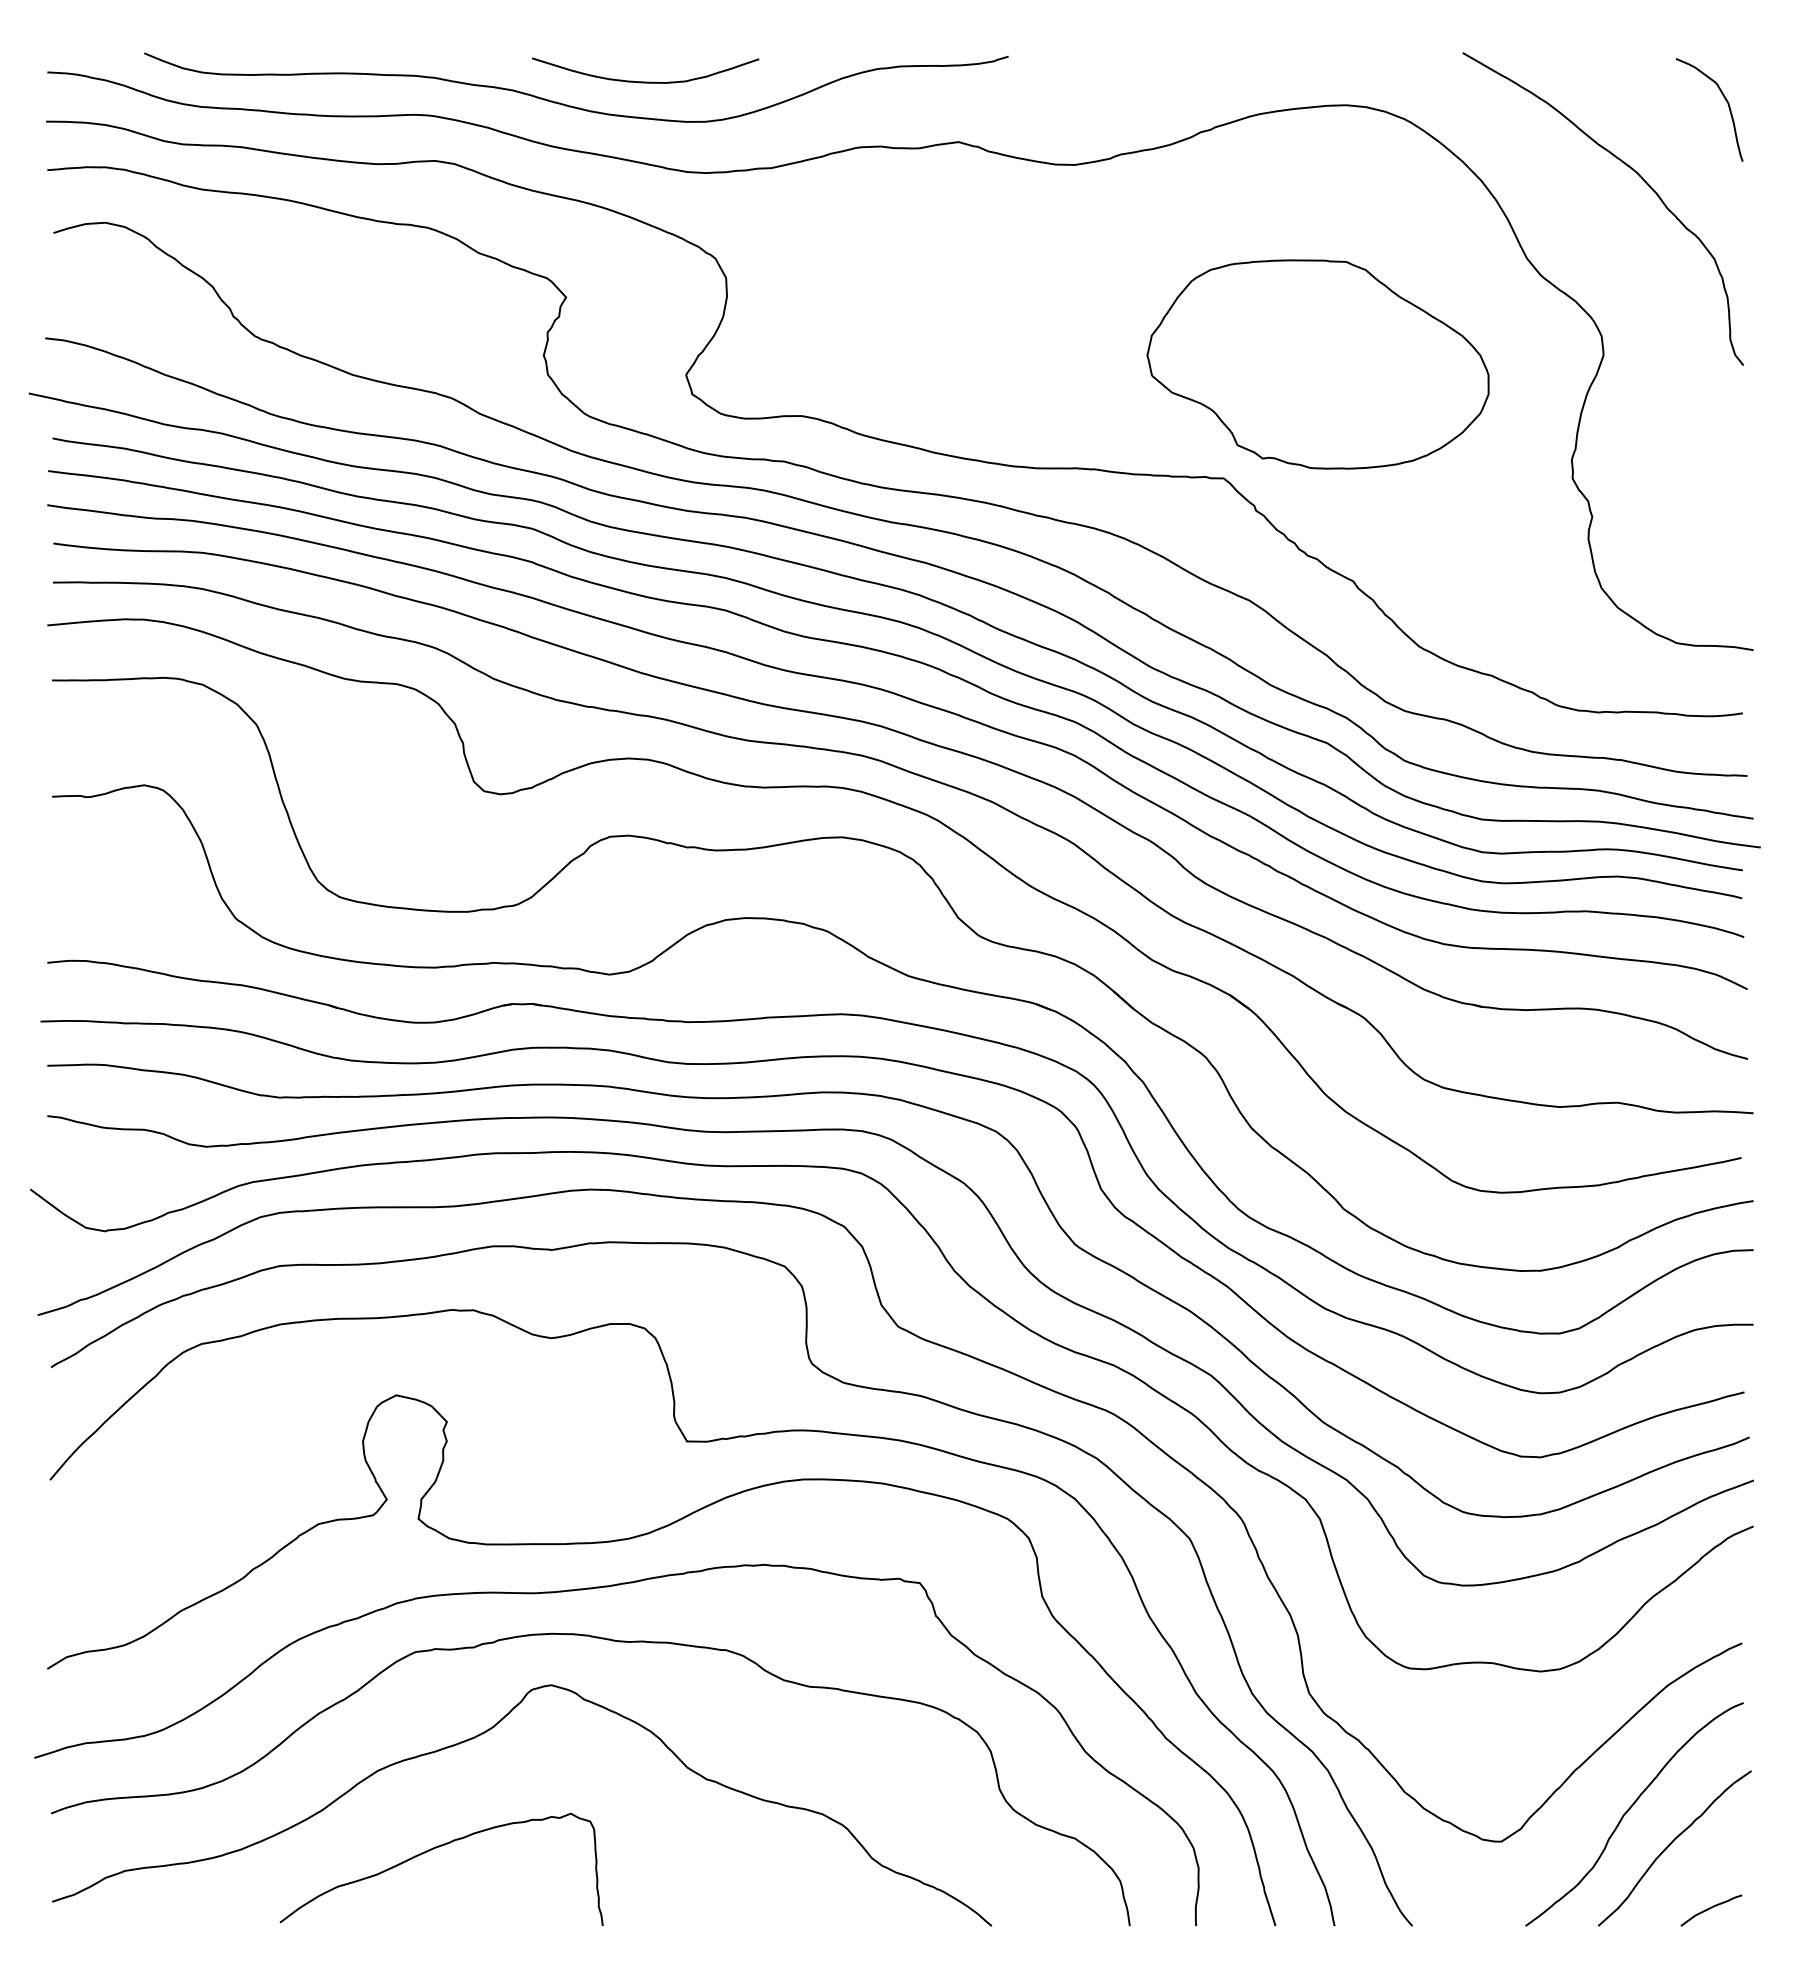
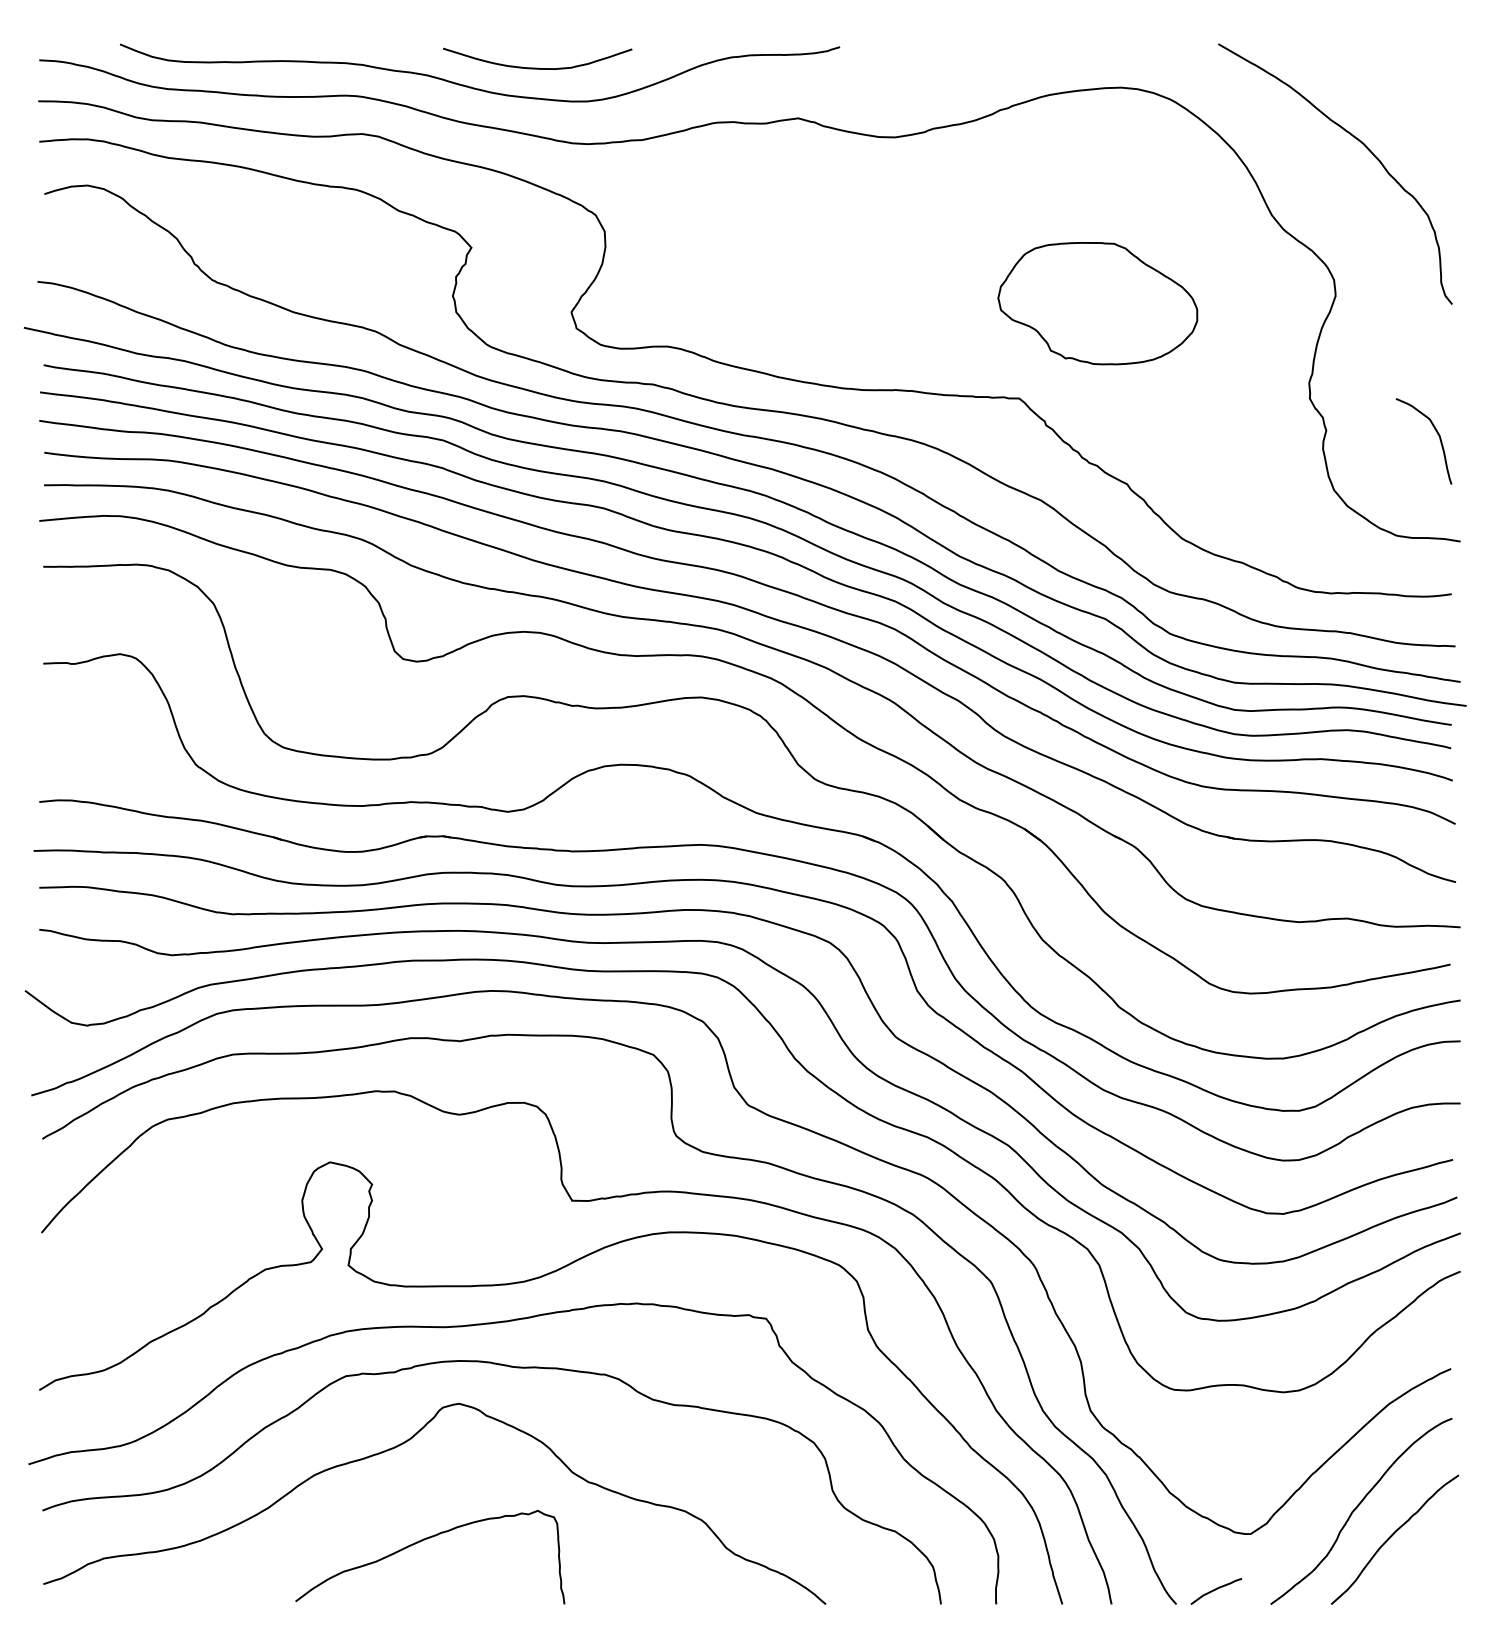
curve: (1725, 100) -> (1437, 433), moved
part: (1317, 364) -> (1097, 303), size x0.7
curve: (434, 1849) -> (424, 1540), moved
curve: (1710, 1909) -> (1215, 1590), moved

